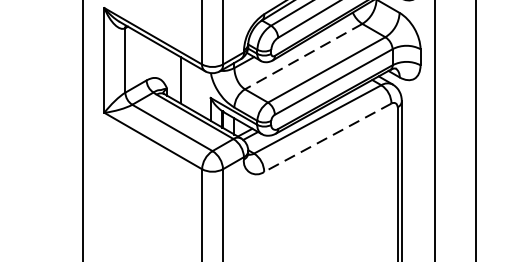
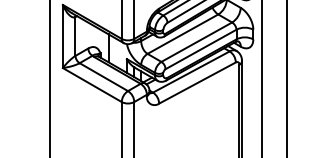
line: (302, 57) -> (182, 34), dashed -> solid
line: (327, 138) -> (197, 83), dashed -> solid

